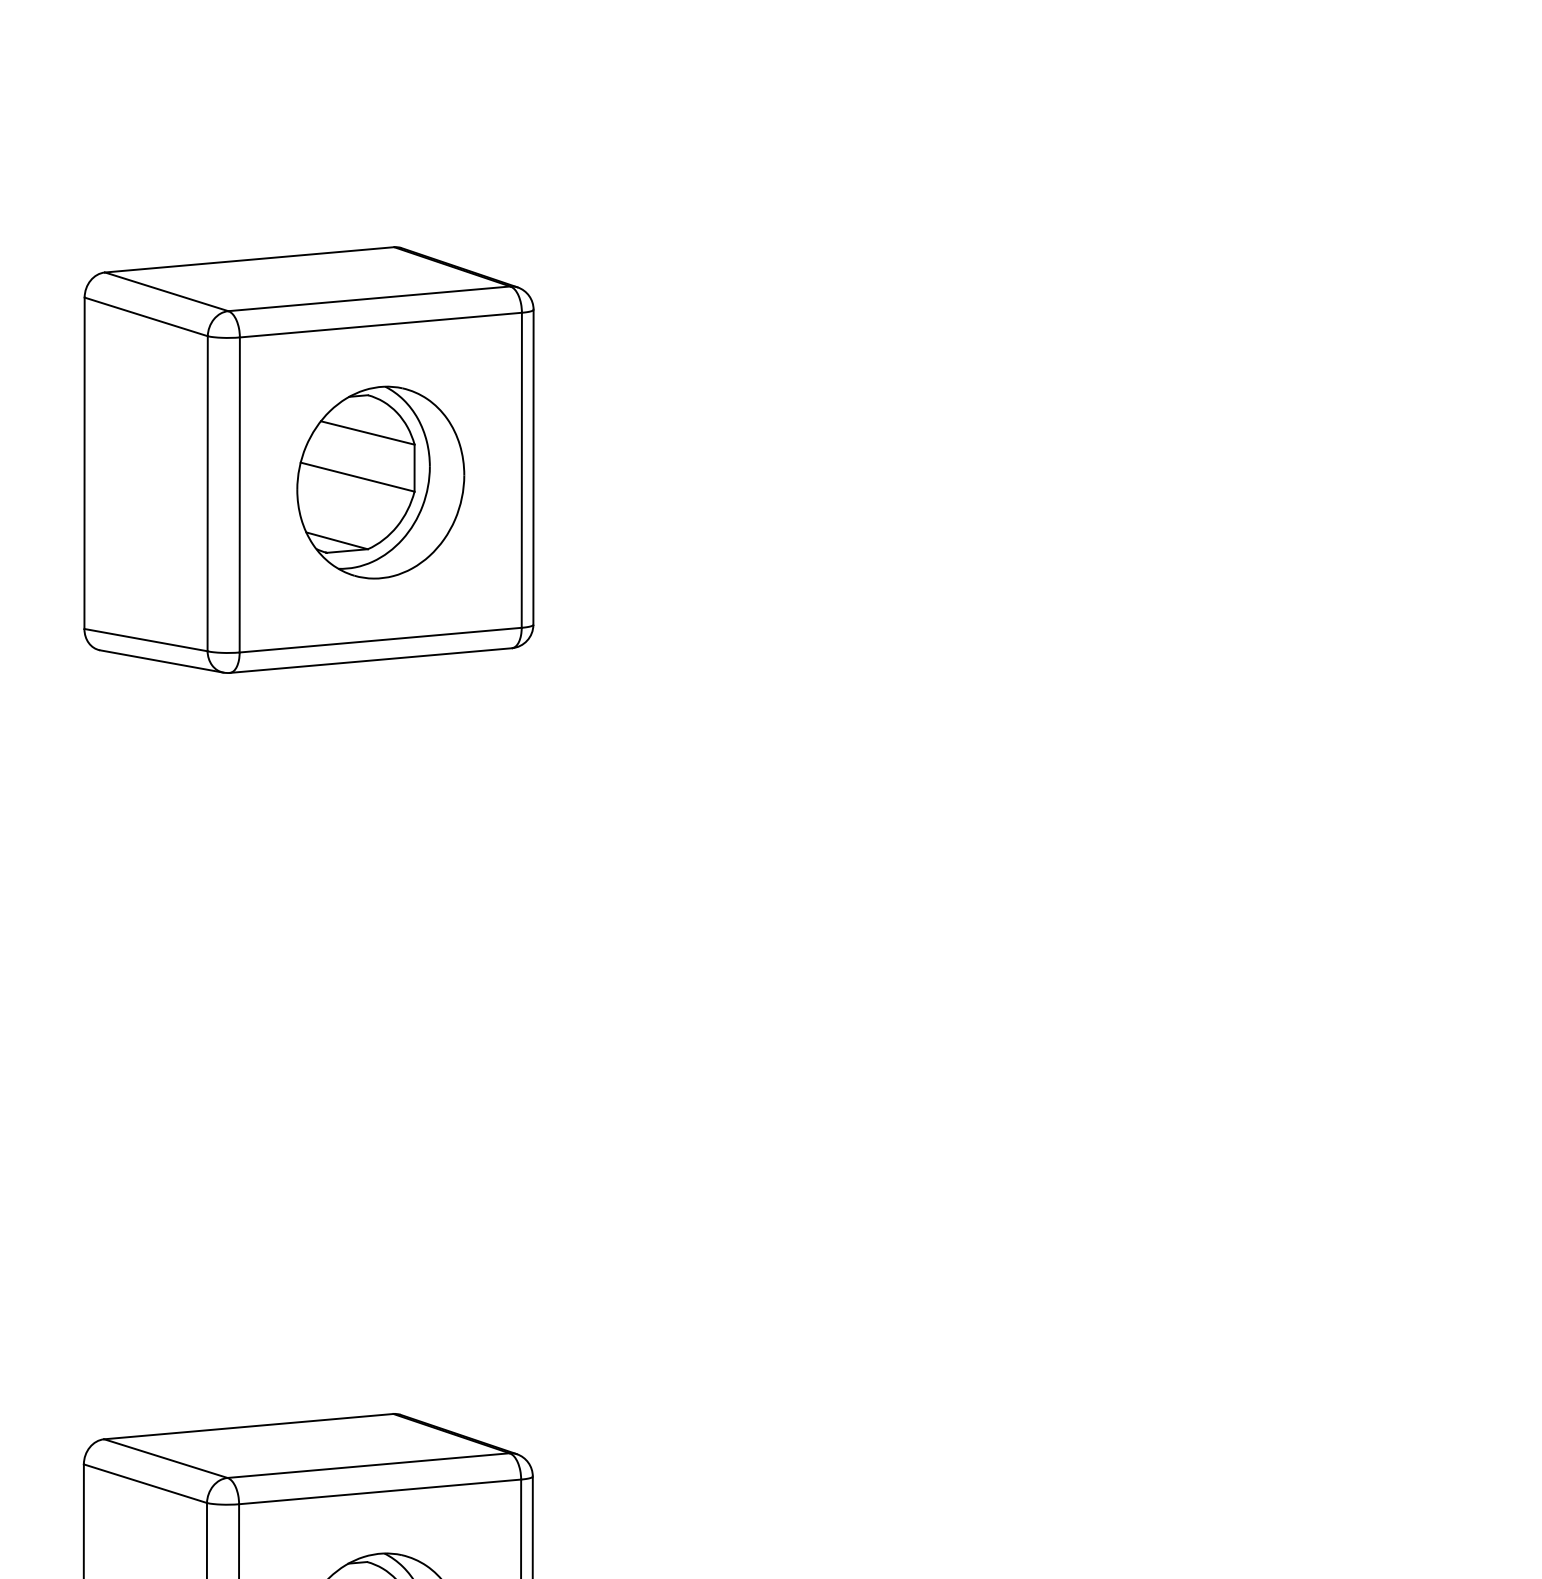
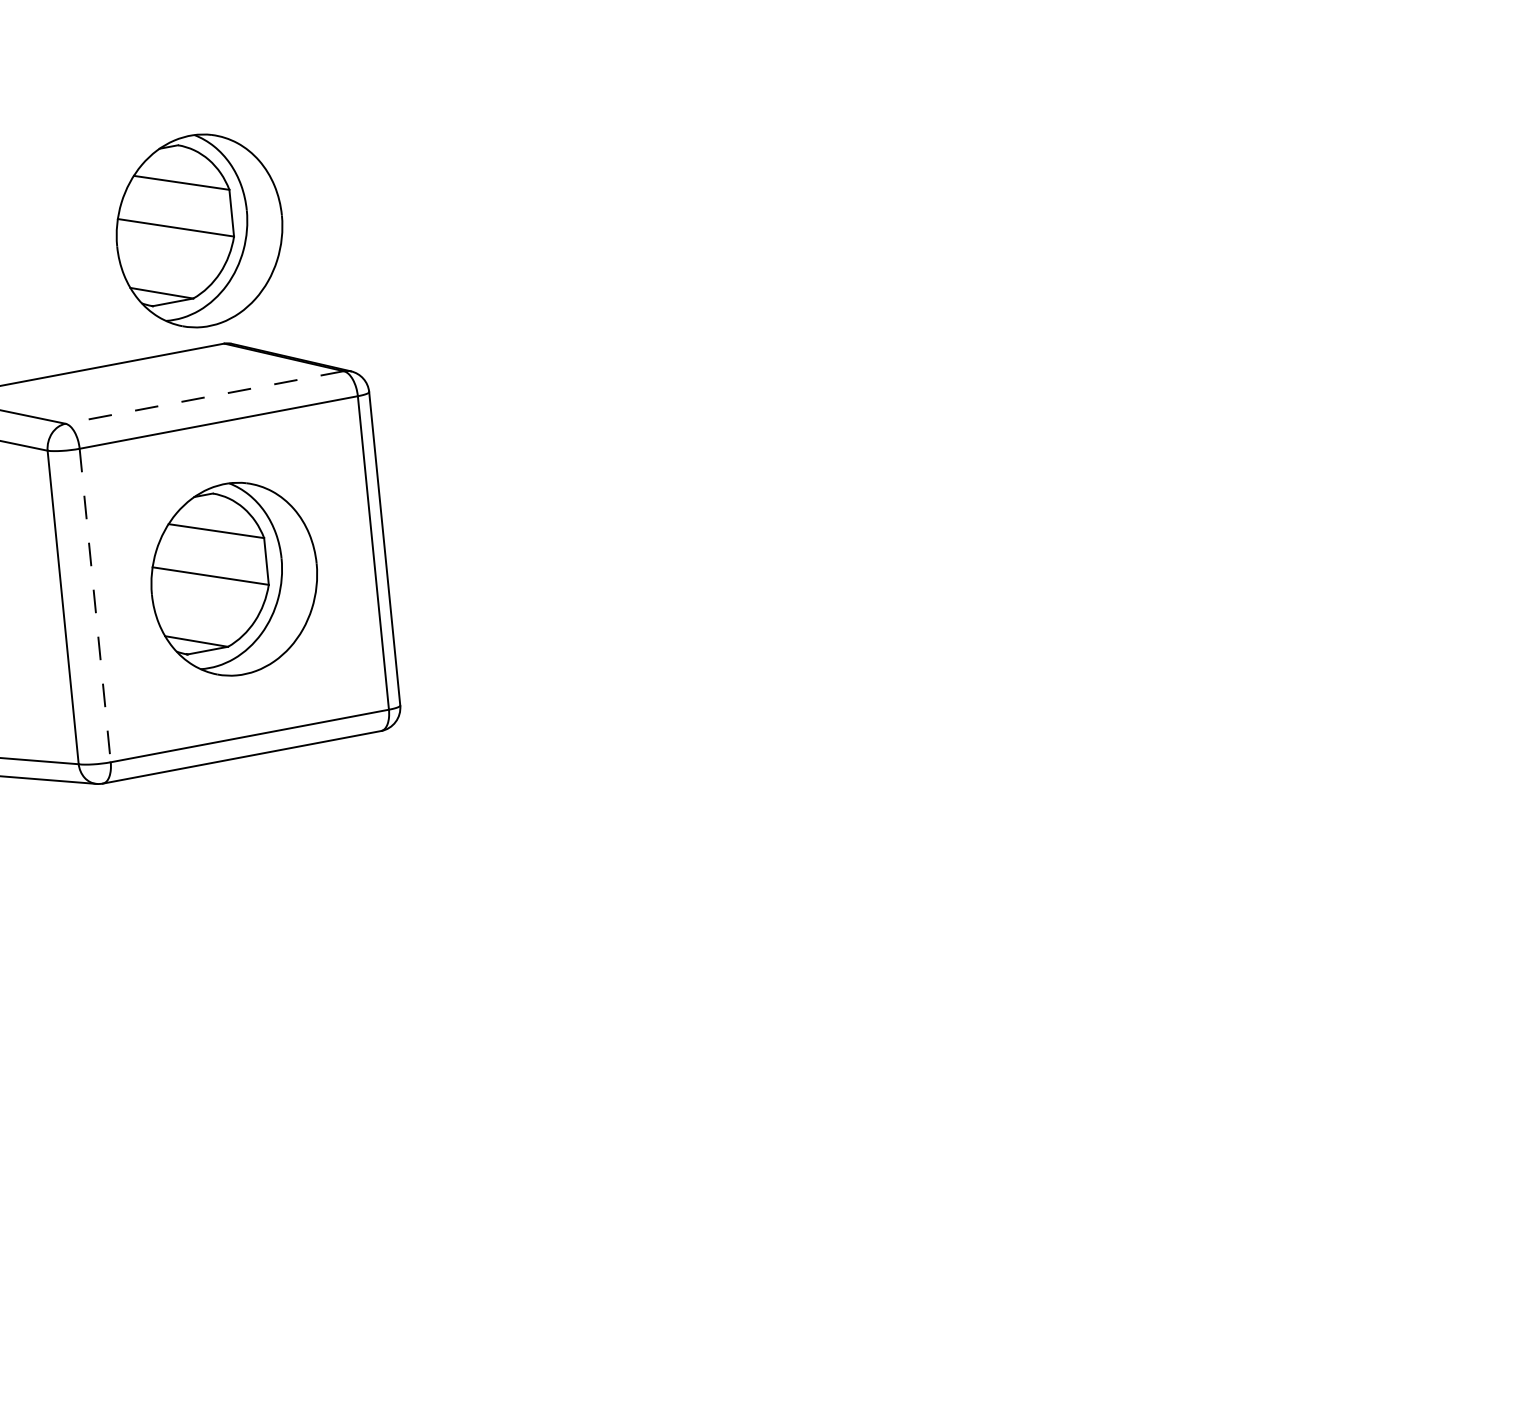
part: (380, 132) -> (199, 230), added
line: (369, 298) -> (204, 397), solid -> dashed
line: (239, 494) -> (94, 605), solid -> dashed

